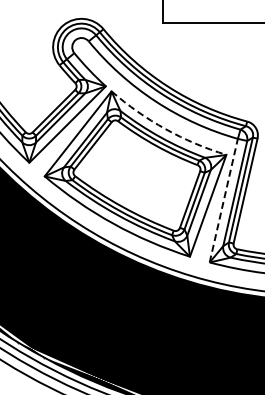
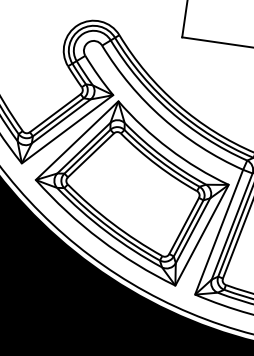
arc: (165, 129) -> (168, 149), dashed -> solid
line: (223, 200) -> (218, 232), dashed -> solid

